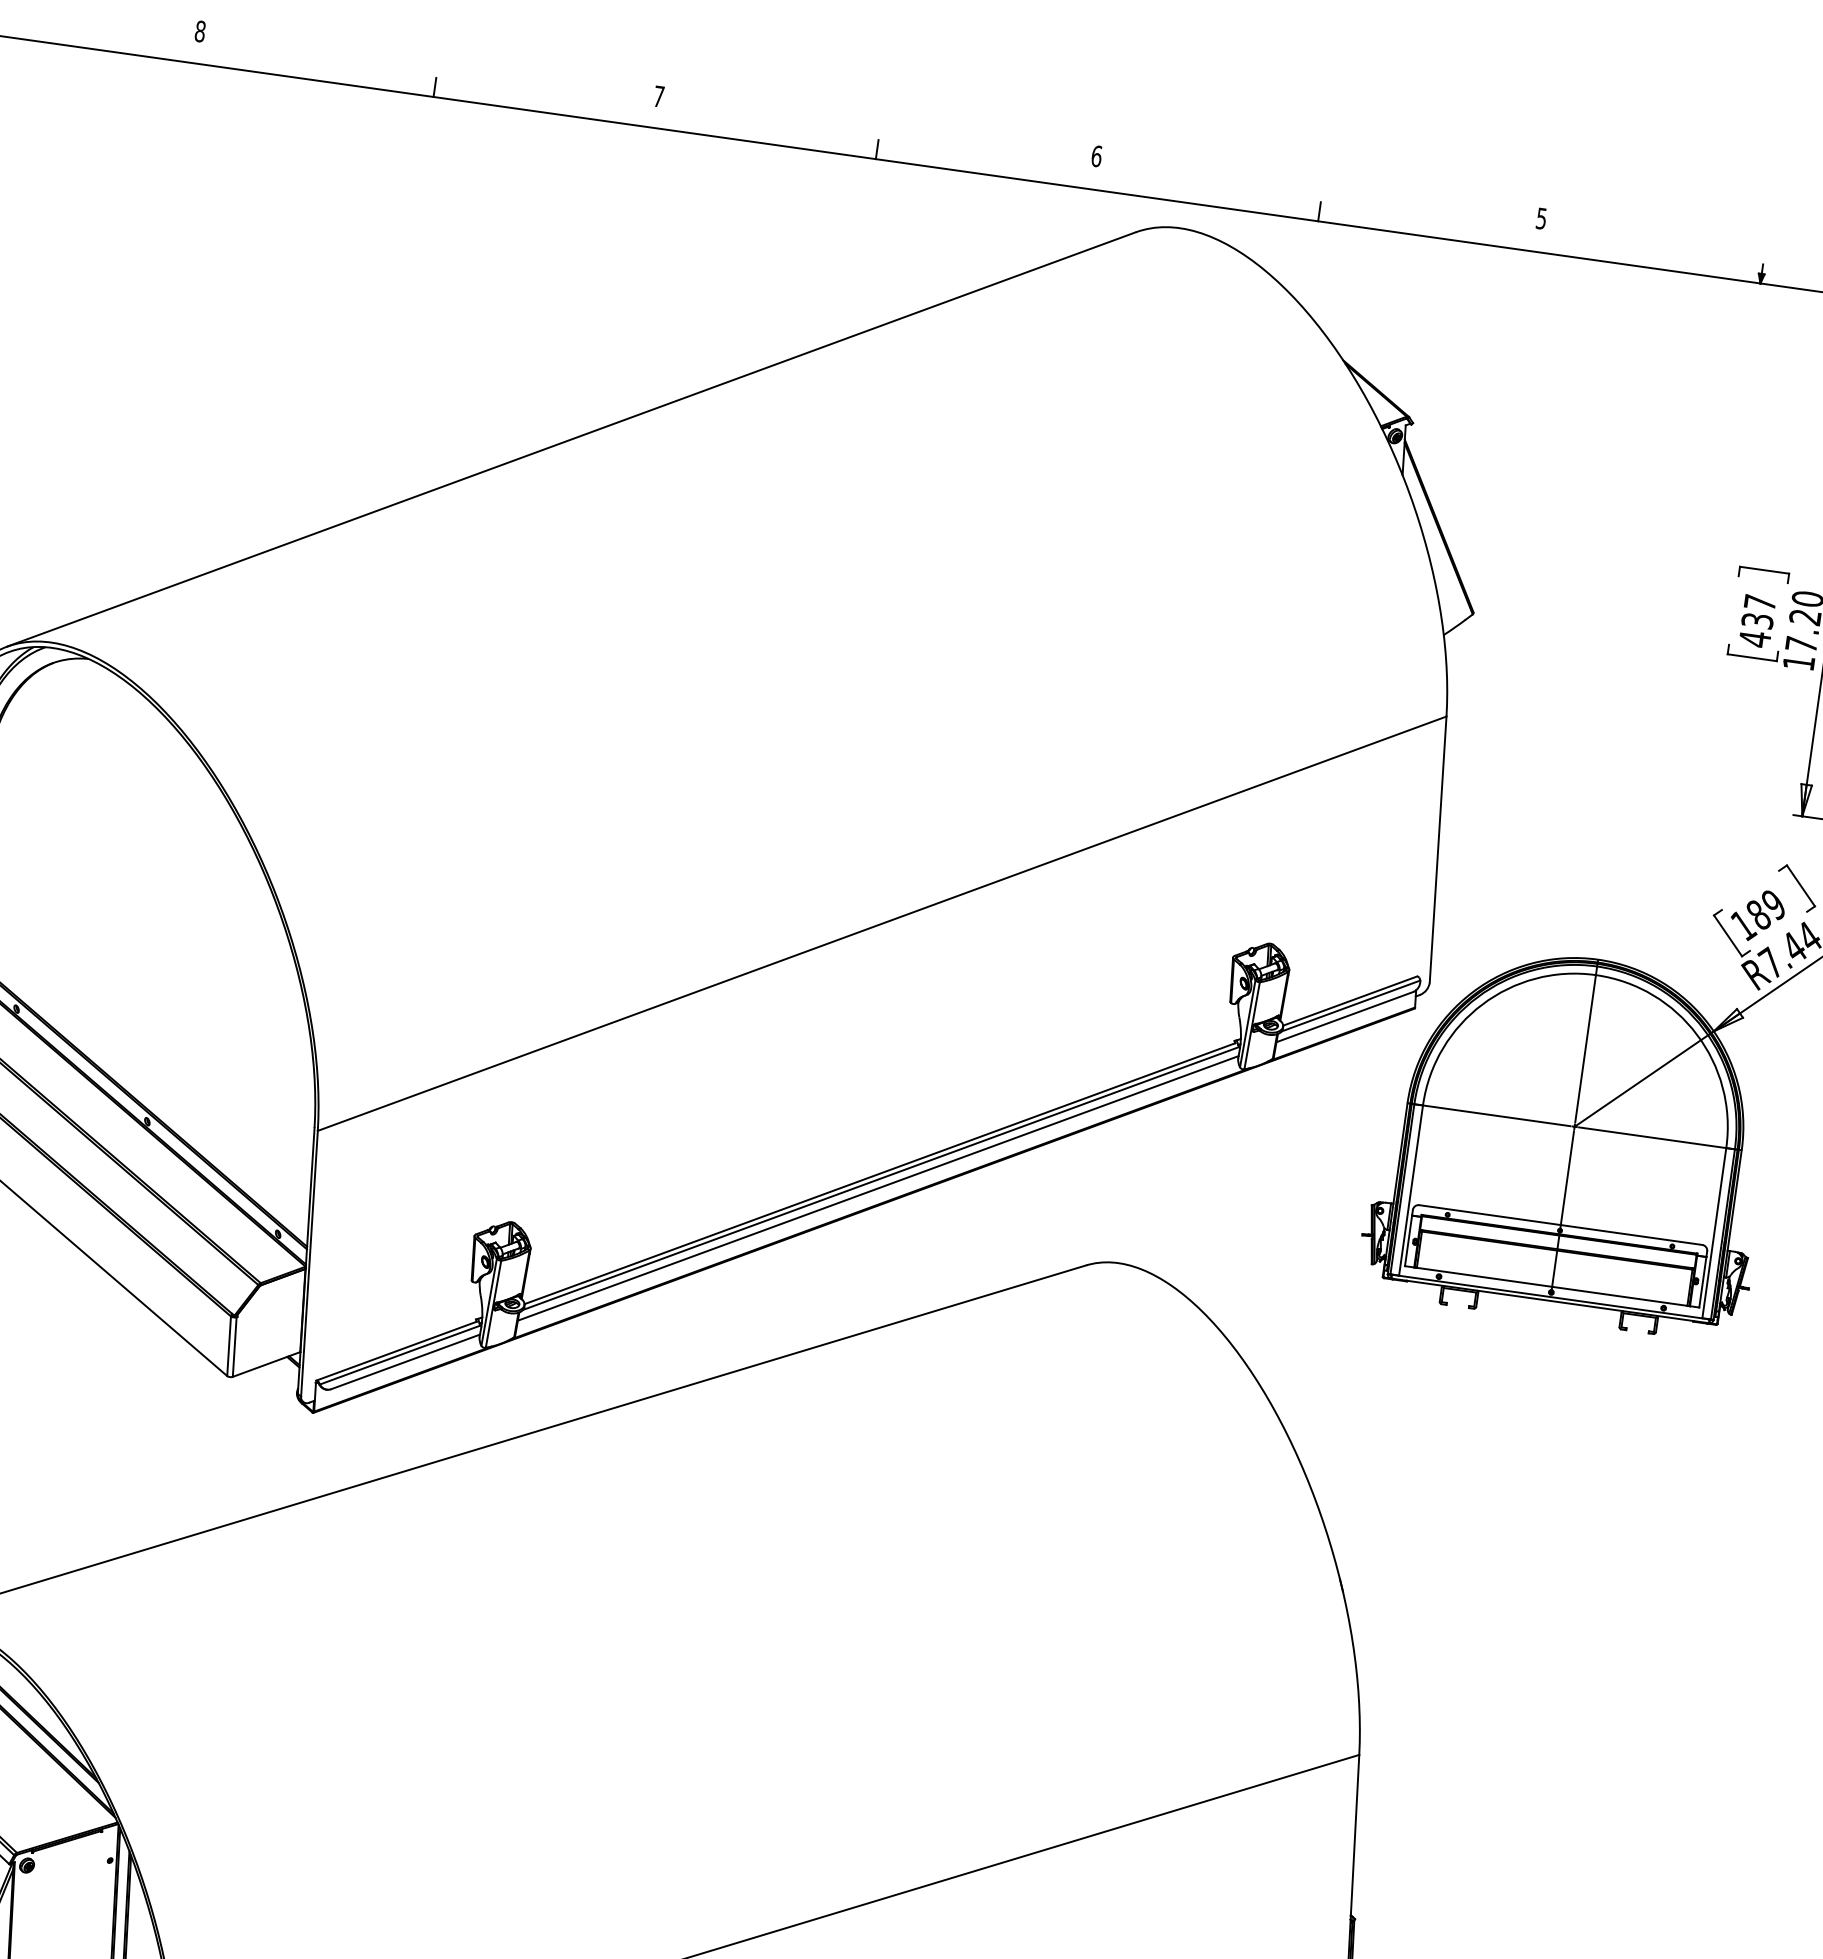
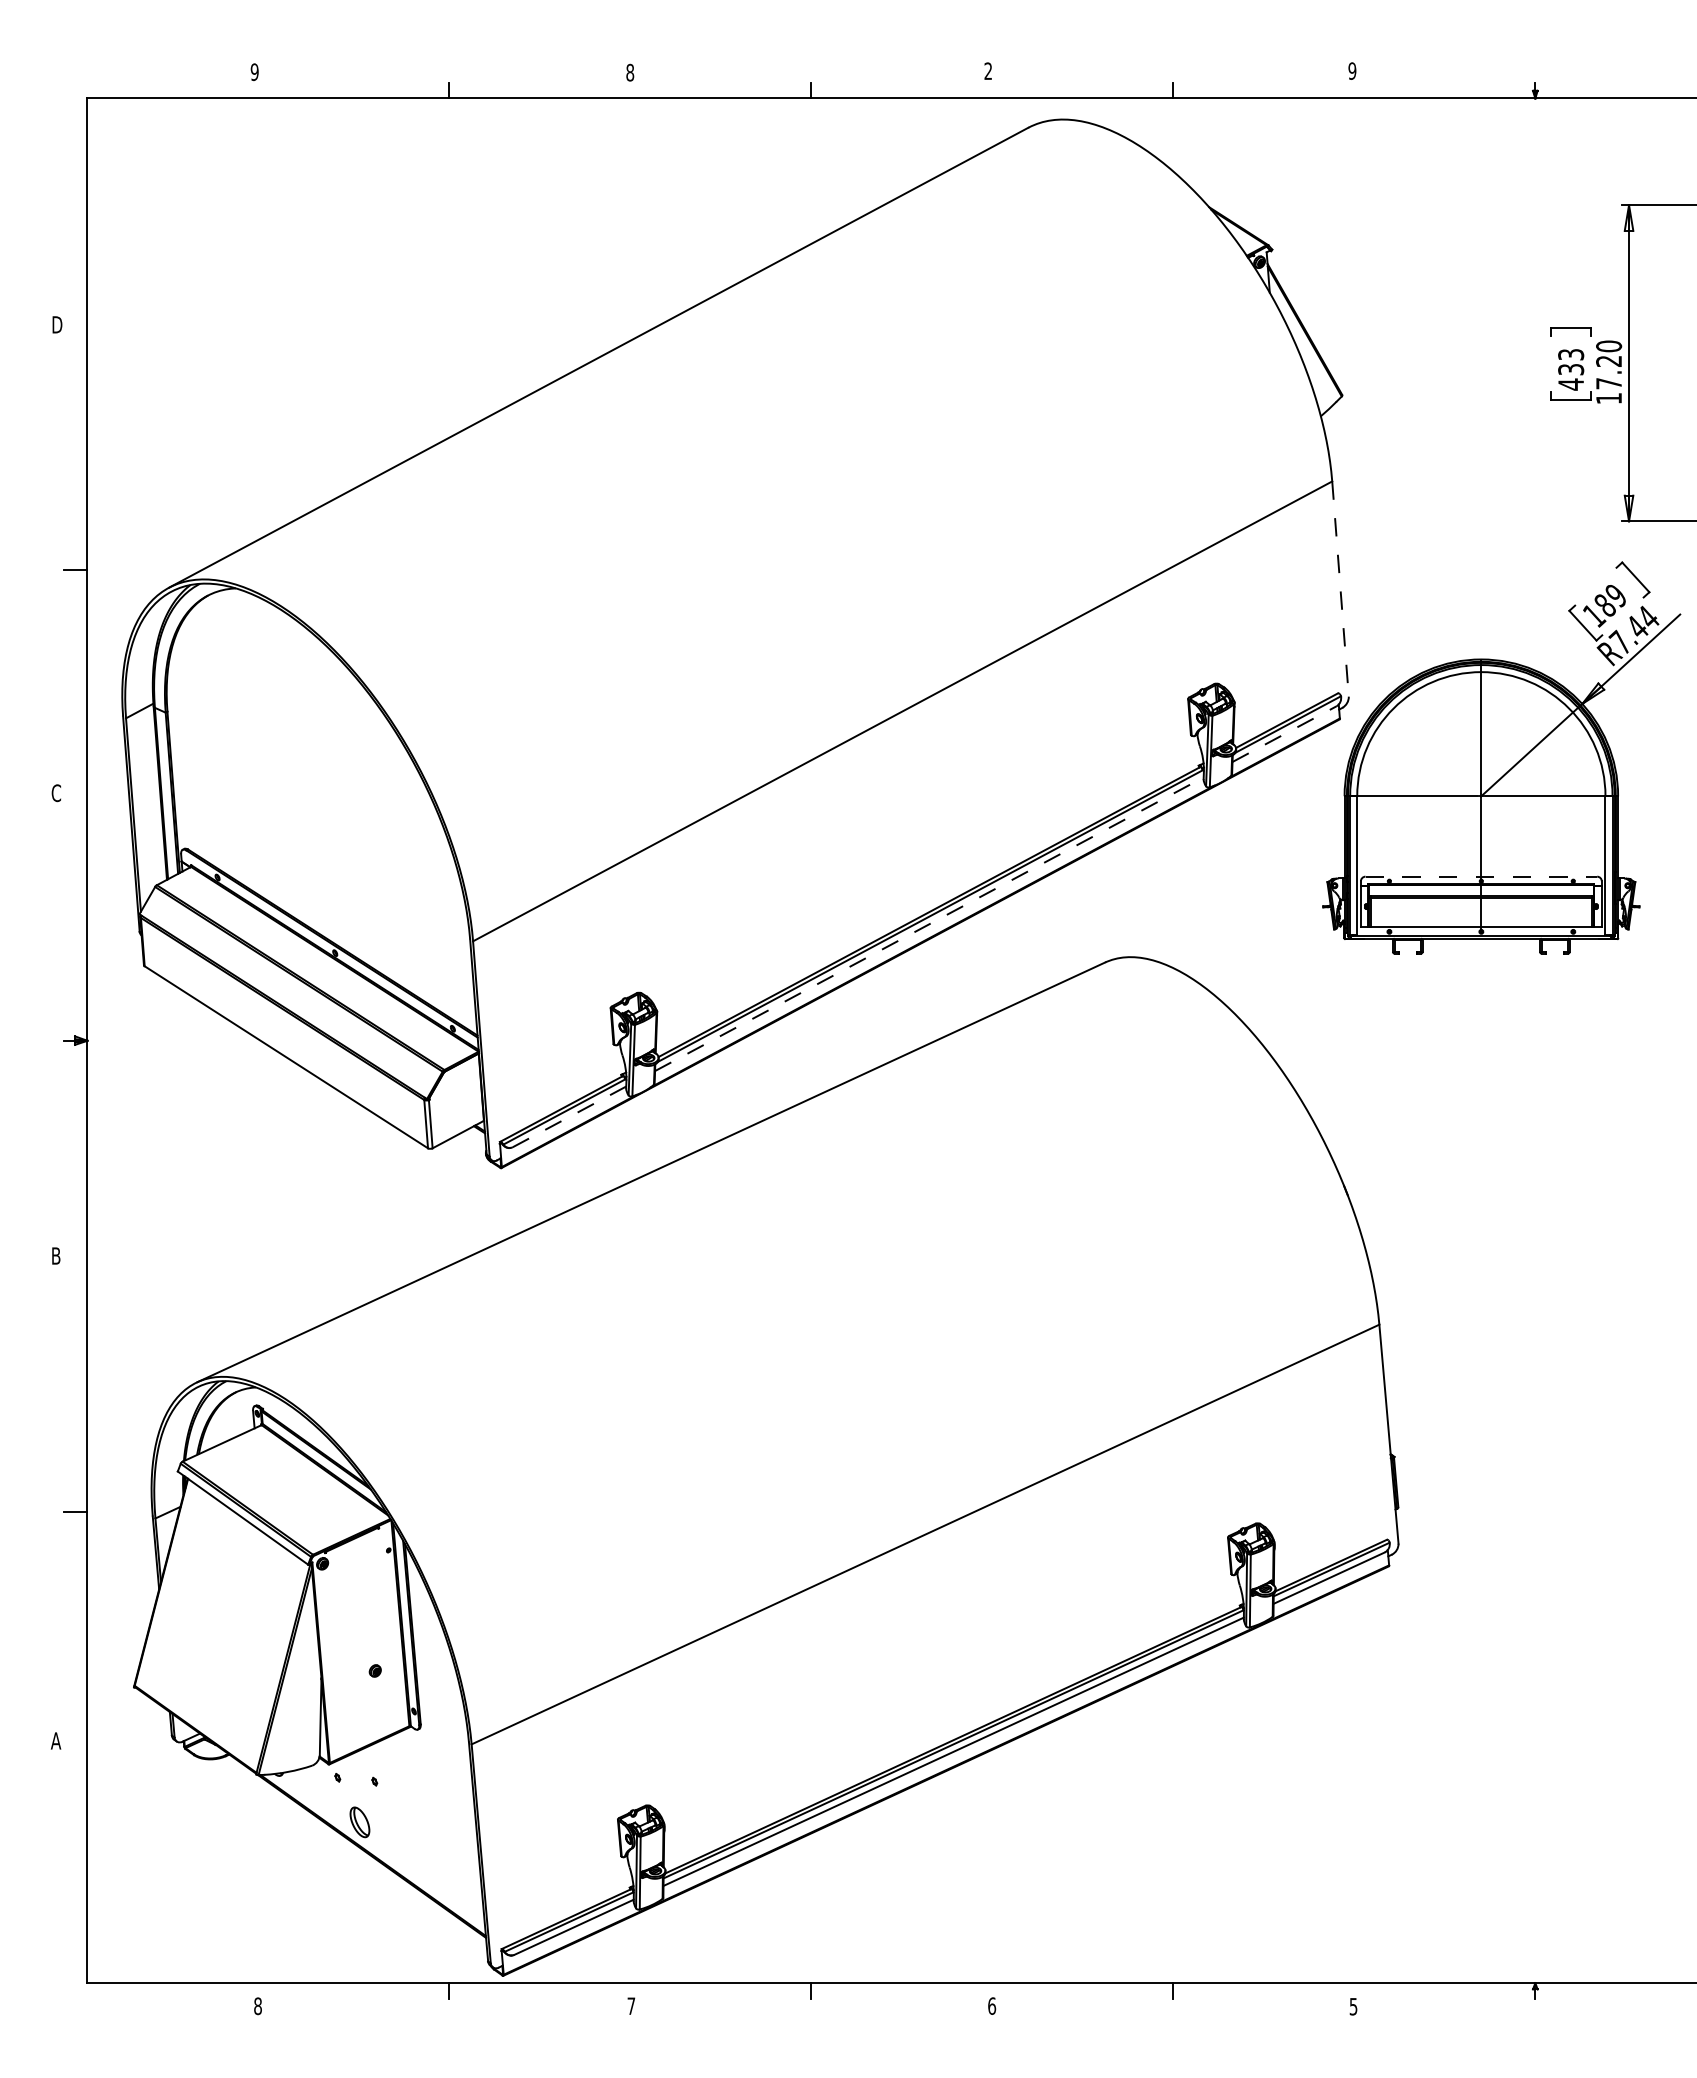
text: (199, 31) -> (254, 72), 8 -> 9
text: (659, 96) -> (630, 72), 7 -> 8
text: (1096, 156) -> (988, 71), 6 -> 2
text: (1541, 217) -> (1352, 70), 5 -> 9
text: (1760, 602) -> (1571, 354), 437 -> 433
line: (1438, 849) -> (1340, 589), solid -> dashed
line: (1346, 1016) -> (1285, 733), solid -> dashed
line: (878, 1188) -> (929, 924), solid -> dashed
line: (1561, 1224) -> (1481, 876), solid -> dashed
line: (405, 1361) -> (569, 1116), solid -> dashed

